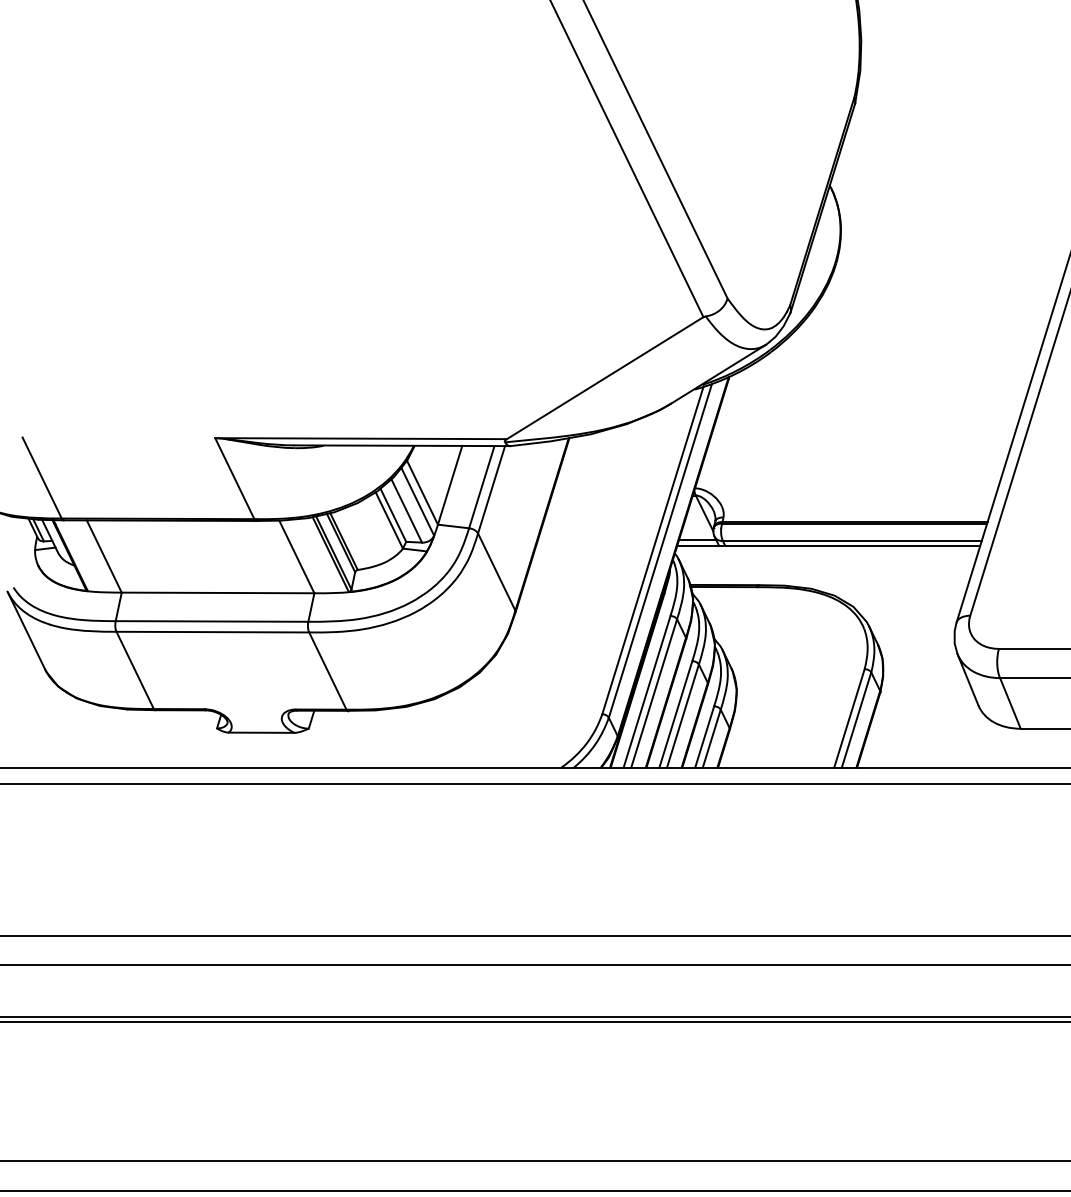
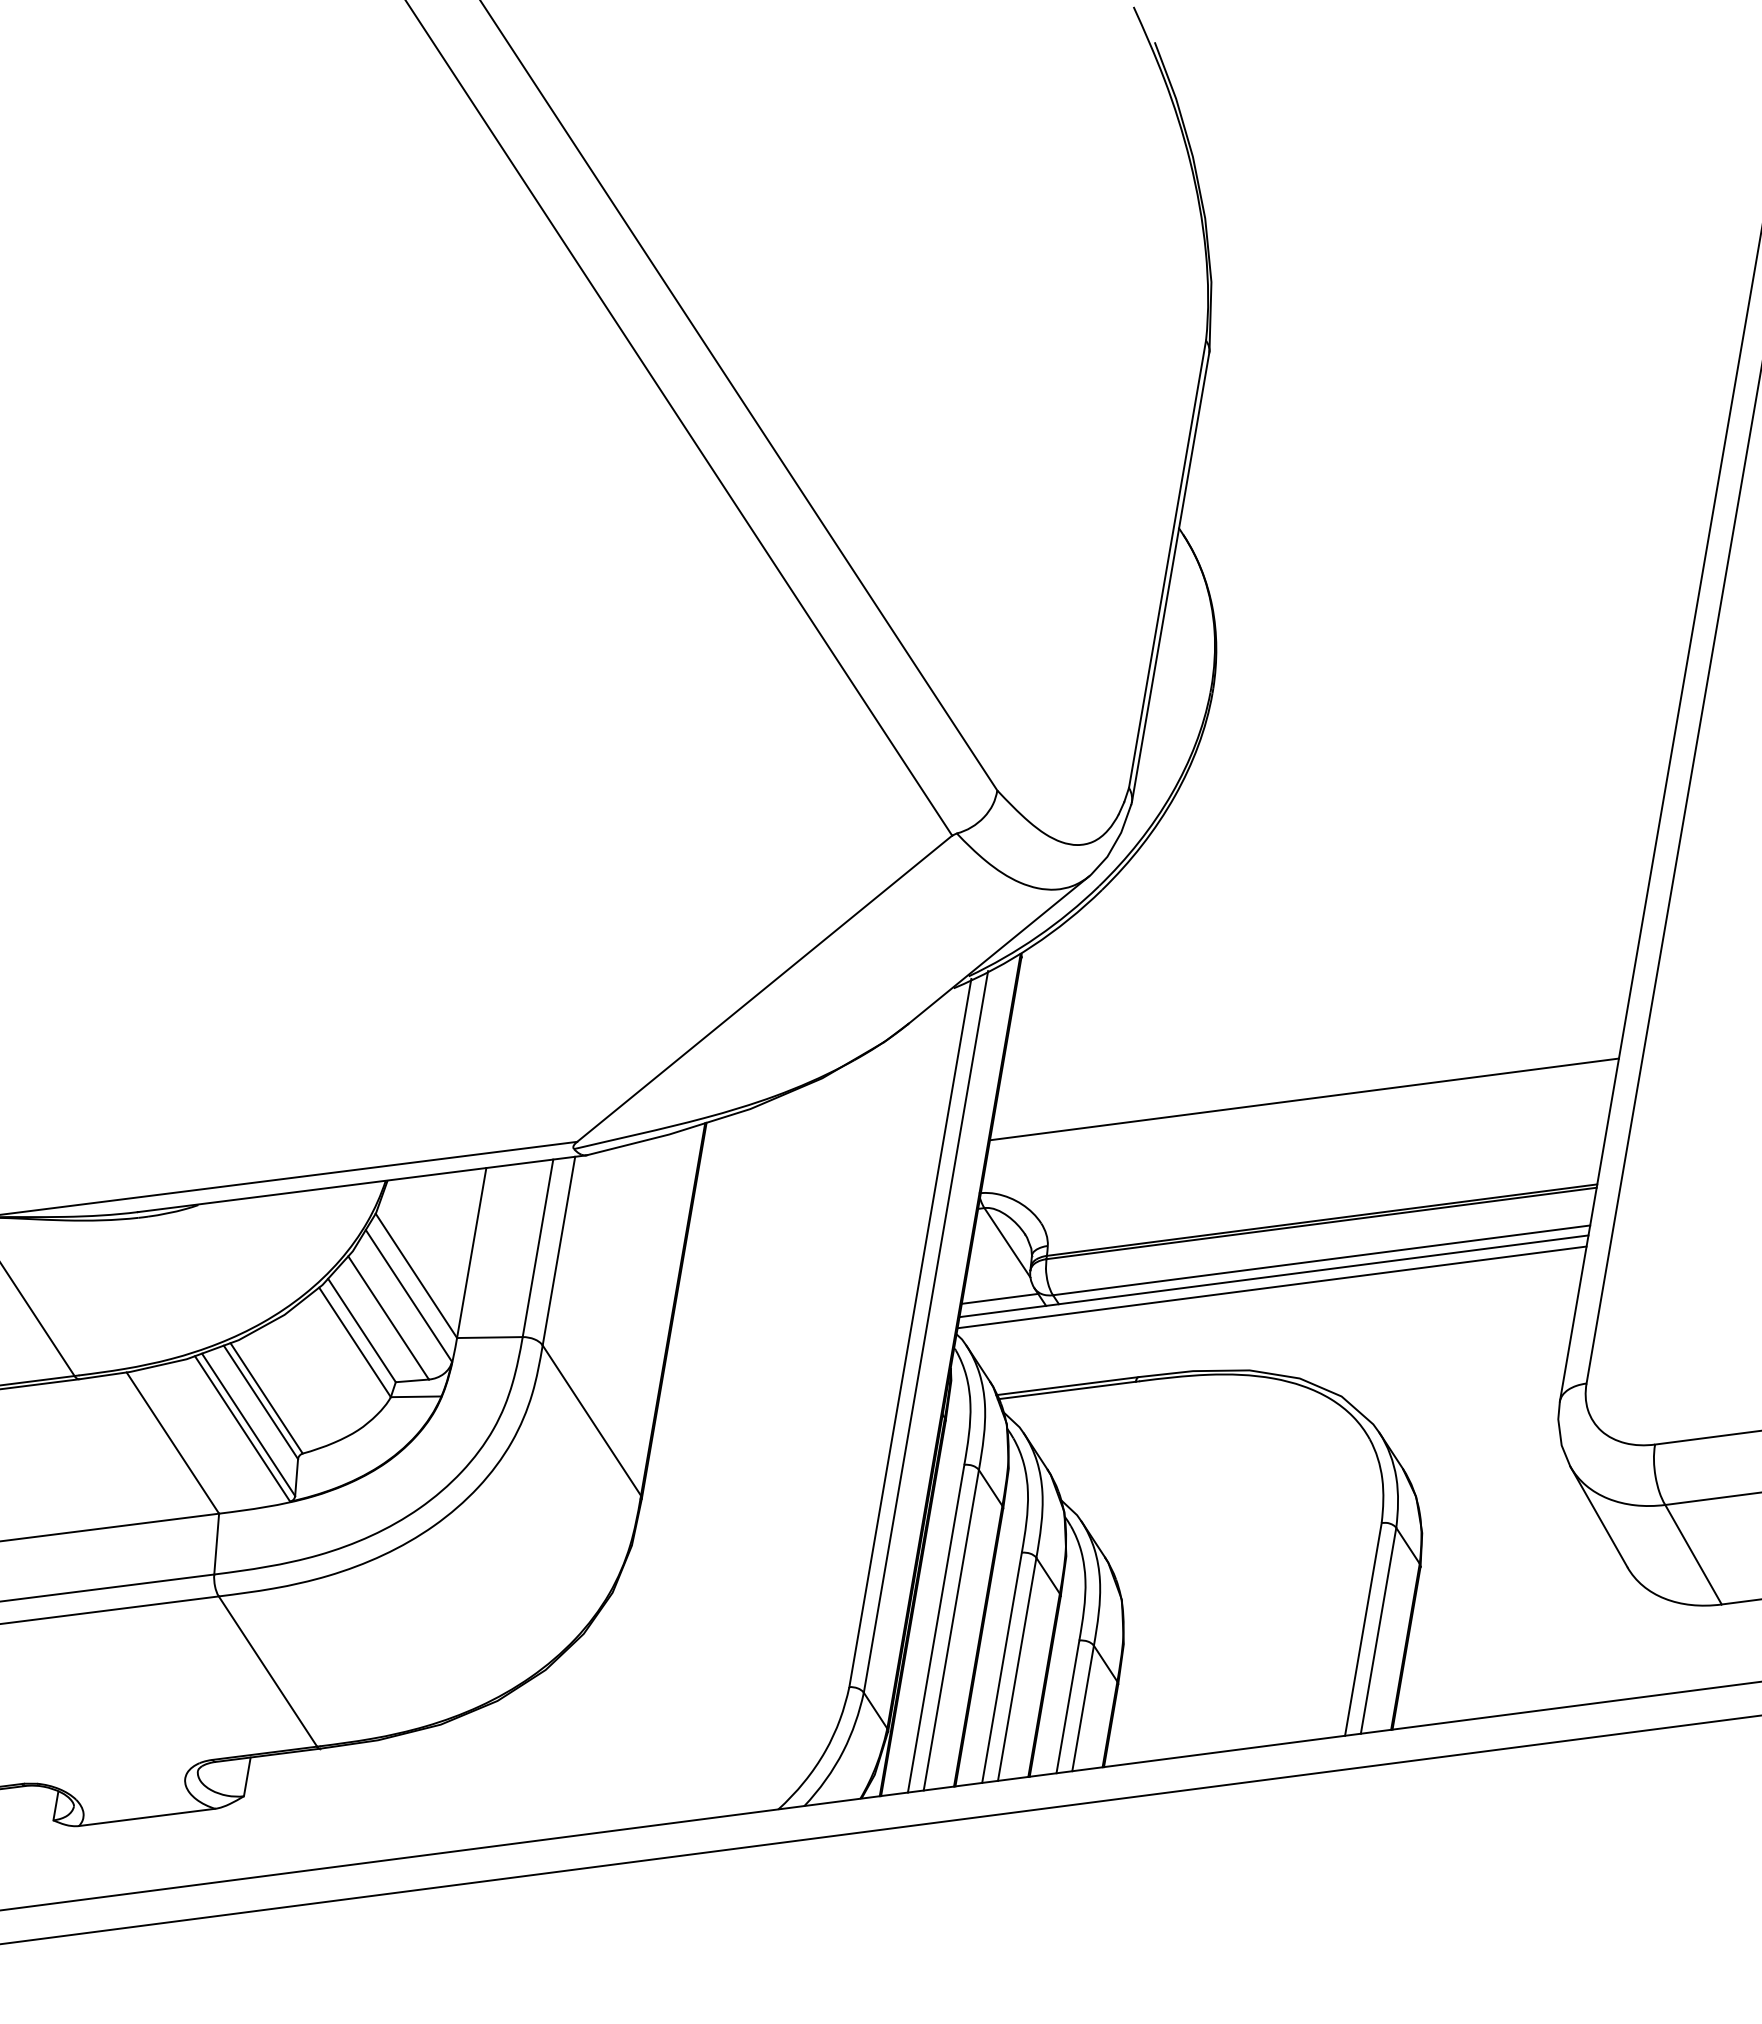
line: (853, 463) -> (1303, 1098), added
line: (826, 550) -> (1270, 1286), added

